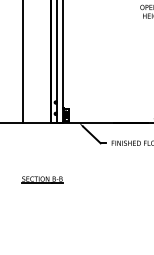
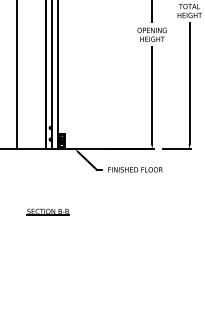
part: (41, 179) -> (47, 211), moved

